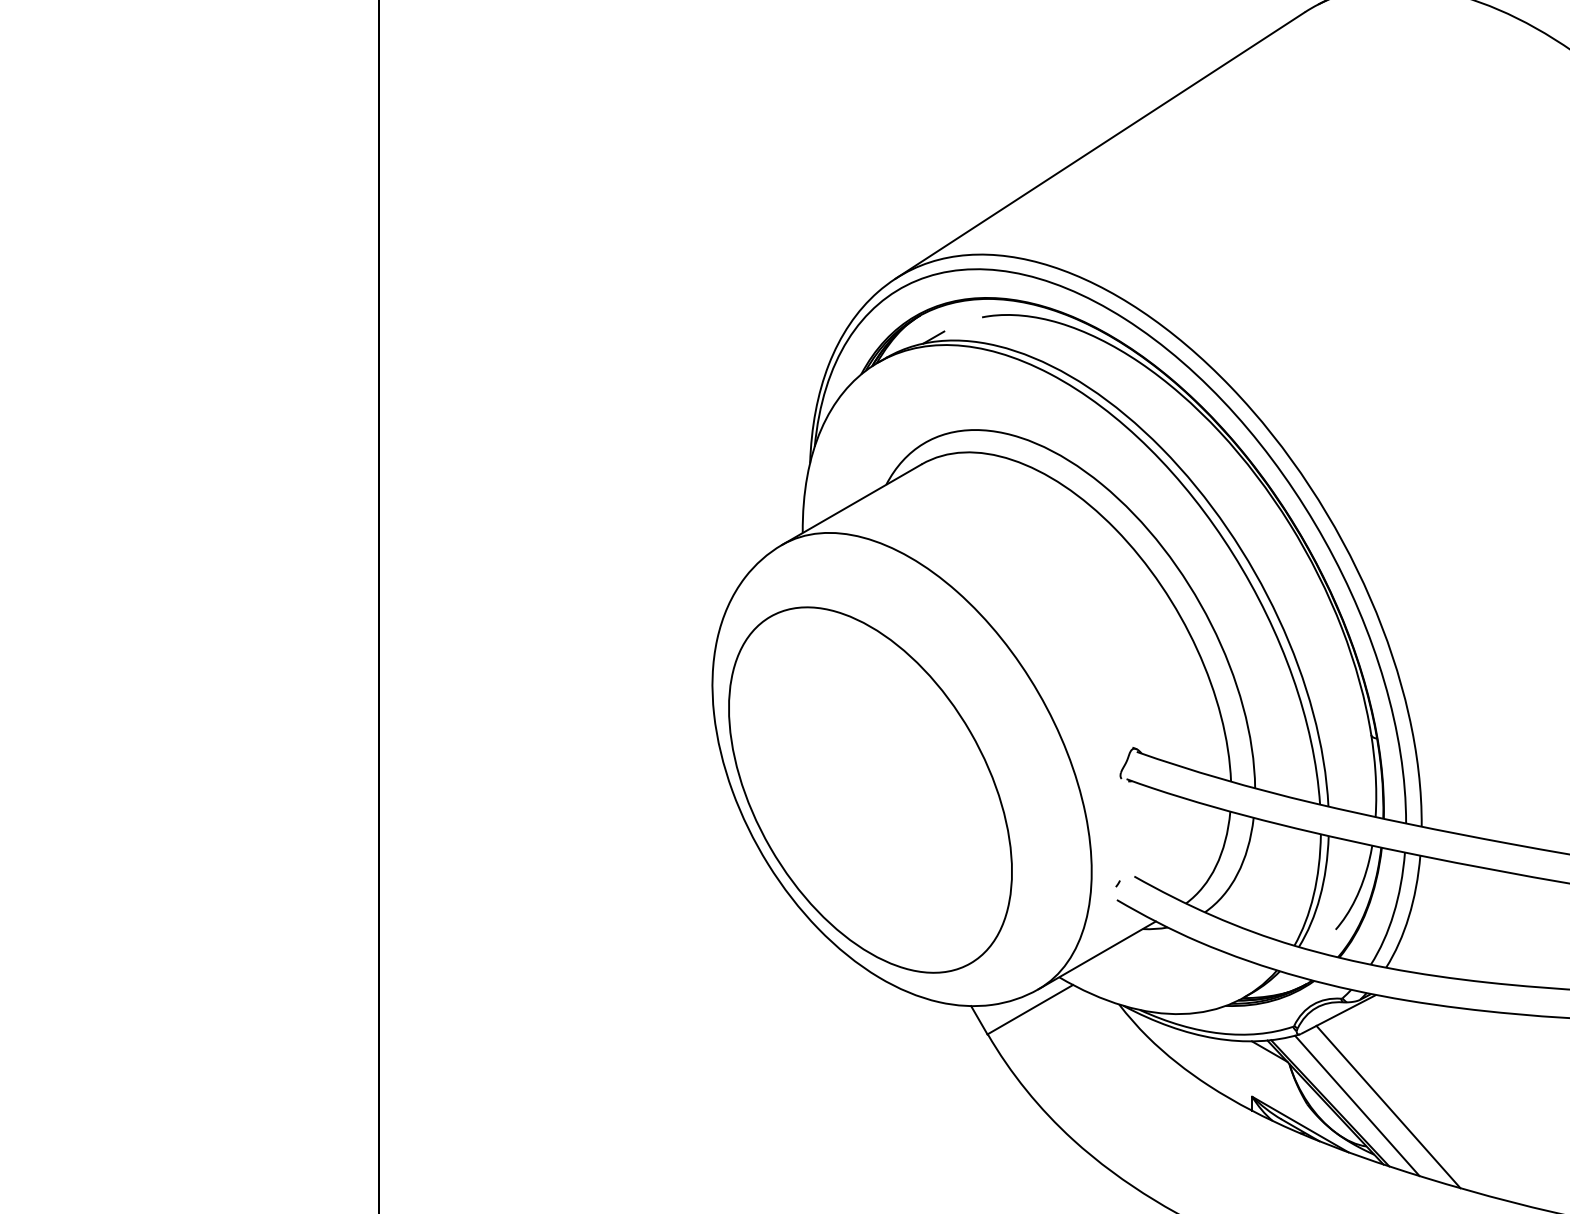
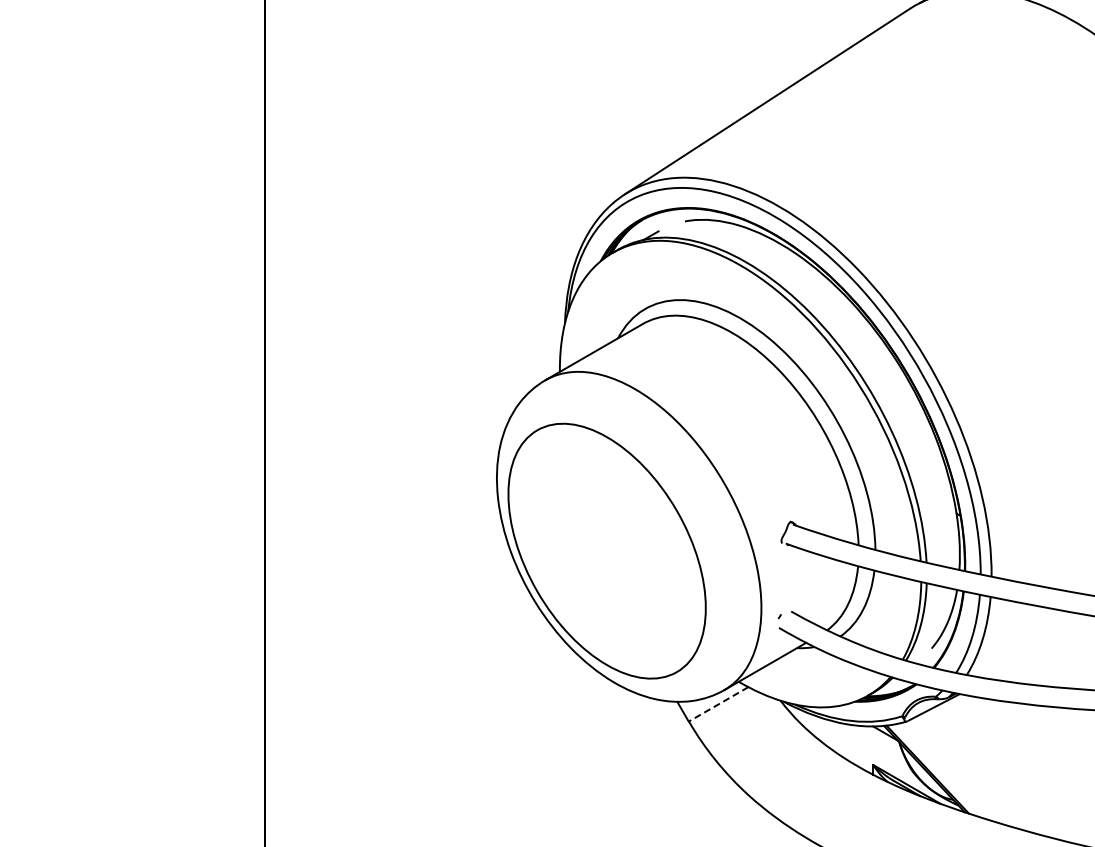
line: (1030, 1009) -> (718, 704), solid -> dashed
line: (1357, 1105) -> (946, 771), removed
line: (1388, 1105) -> (968, 771), removed

